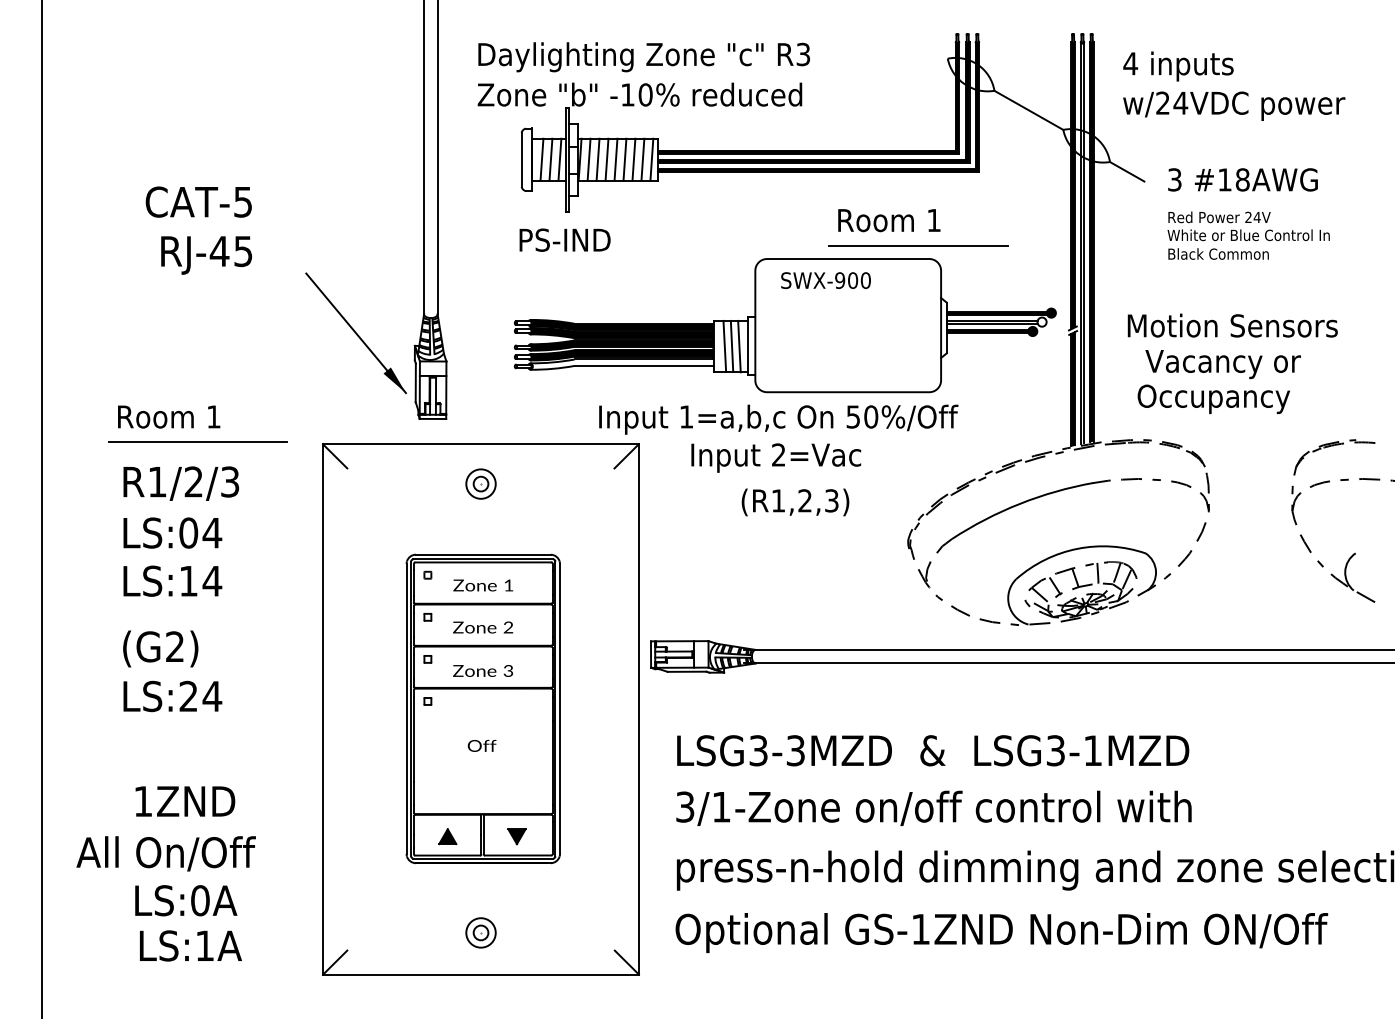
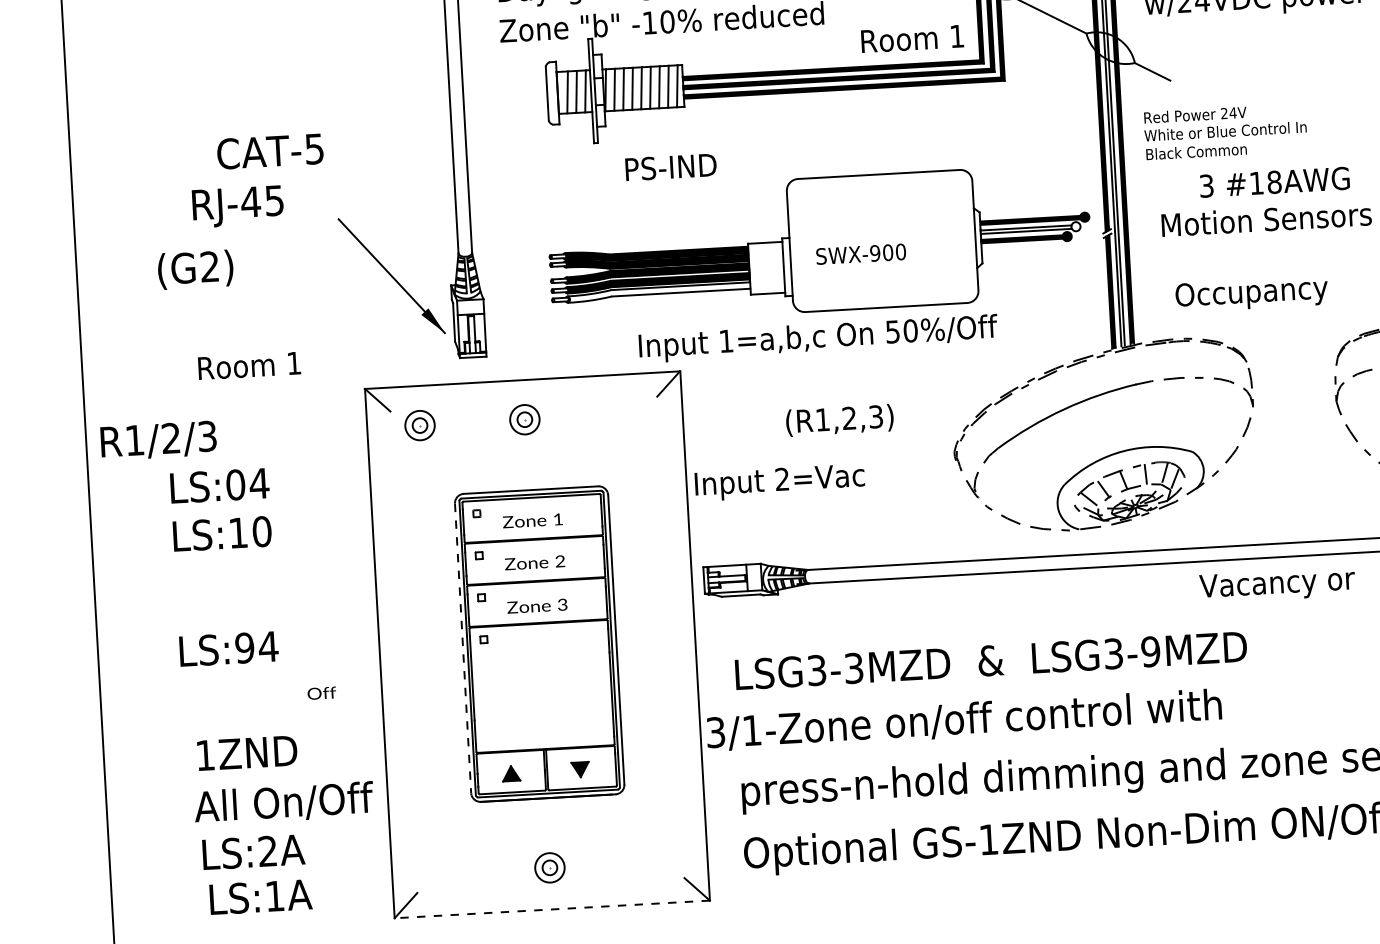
text: (1242, 179) -> (1274, 181), moved
text: (198, 201) -> (269, 150), moved
text: (889, 220) -> (912, 38), moved
text: (1248, 235) -> (1225, 131), moved
text: (564, 239) -> (670, 166), moved
line: (918, 245) -> (948, 157), removed
text: (825, 280) -> (860, 254), moved
line: (724, 345) -> (760, 267), removed
line: (731, 346) -> (767, 268), removed
line: (739, 346) -> (775, 267), removed
text: (1222, 364) -> (1276, 585), moved
text: (169, 416) -> (249, 365), moved
line: (198, 442) -> (240, 393), removed
text: (776, 457) -> (780, 481), moved
text: (181, 483) -> (158, 440), moved
part: (375, 483) -> (419, 425), added
text: (212, 580) -> (262, 530), LS:14 -> LS:10
text: (160, 648) -> (195, 269), moved
text: (188, 696) -> (244, 648), LS:24 -> LS:94
line: (406, 708) -> (462, 647), solid -> dashed
text: (481, 745) -> (321, 692), moved
text: (1092, 750) -> (1150, 651), LSG3-1MZD -> LSG3-9MZD
text: (933, 807) -> (963, 719), moved
text: (165, 853) -> (283, 803), moved
text: (200, 900) -> (268, 851), LS:0A -> LS:2A
line: (481, 974) -> (552, 909), solid -> dashed

